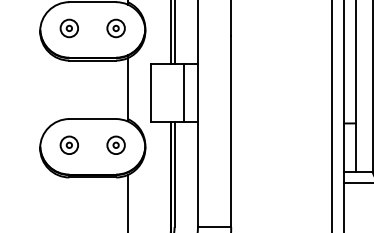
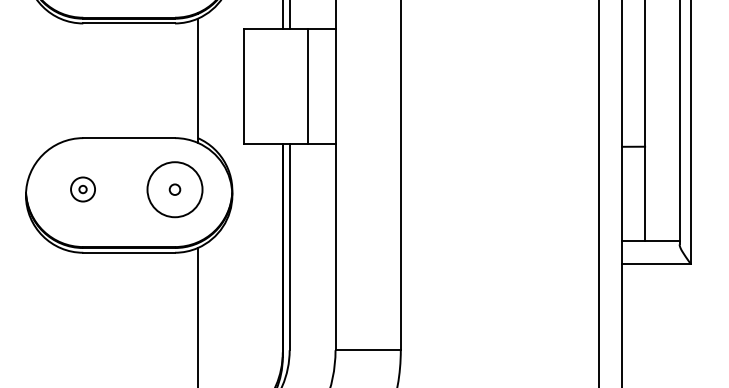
part: (68, 144) -> (81, 188), size x0.7
circle: (115, 145) -> (173, 190), size x1.6

